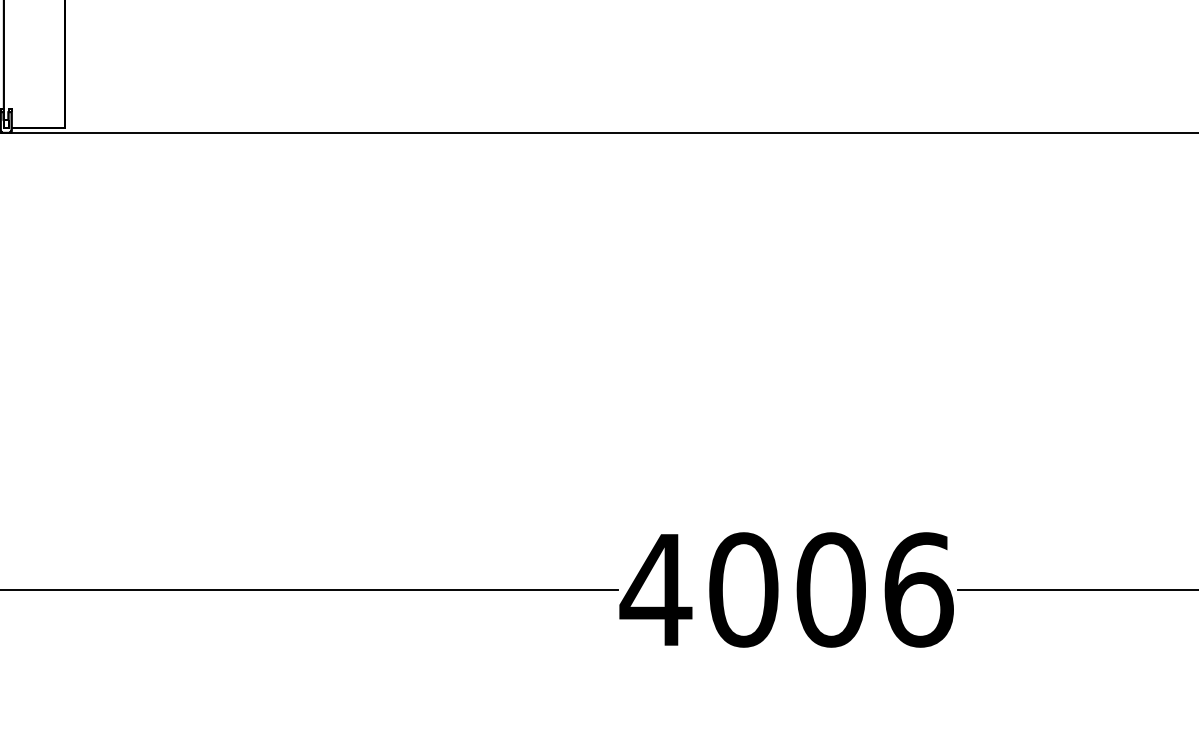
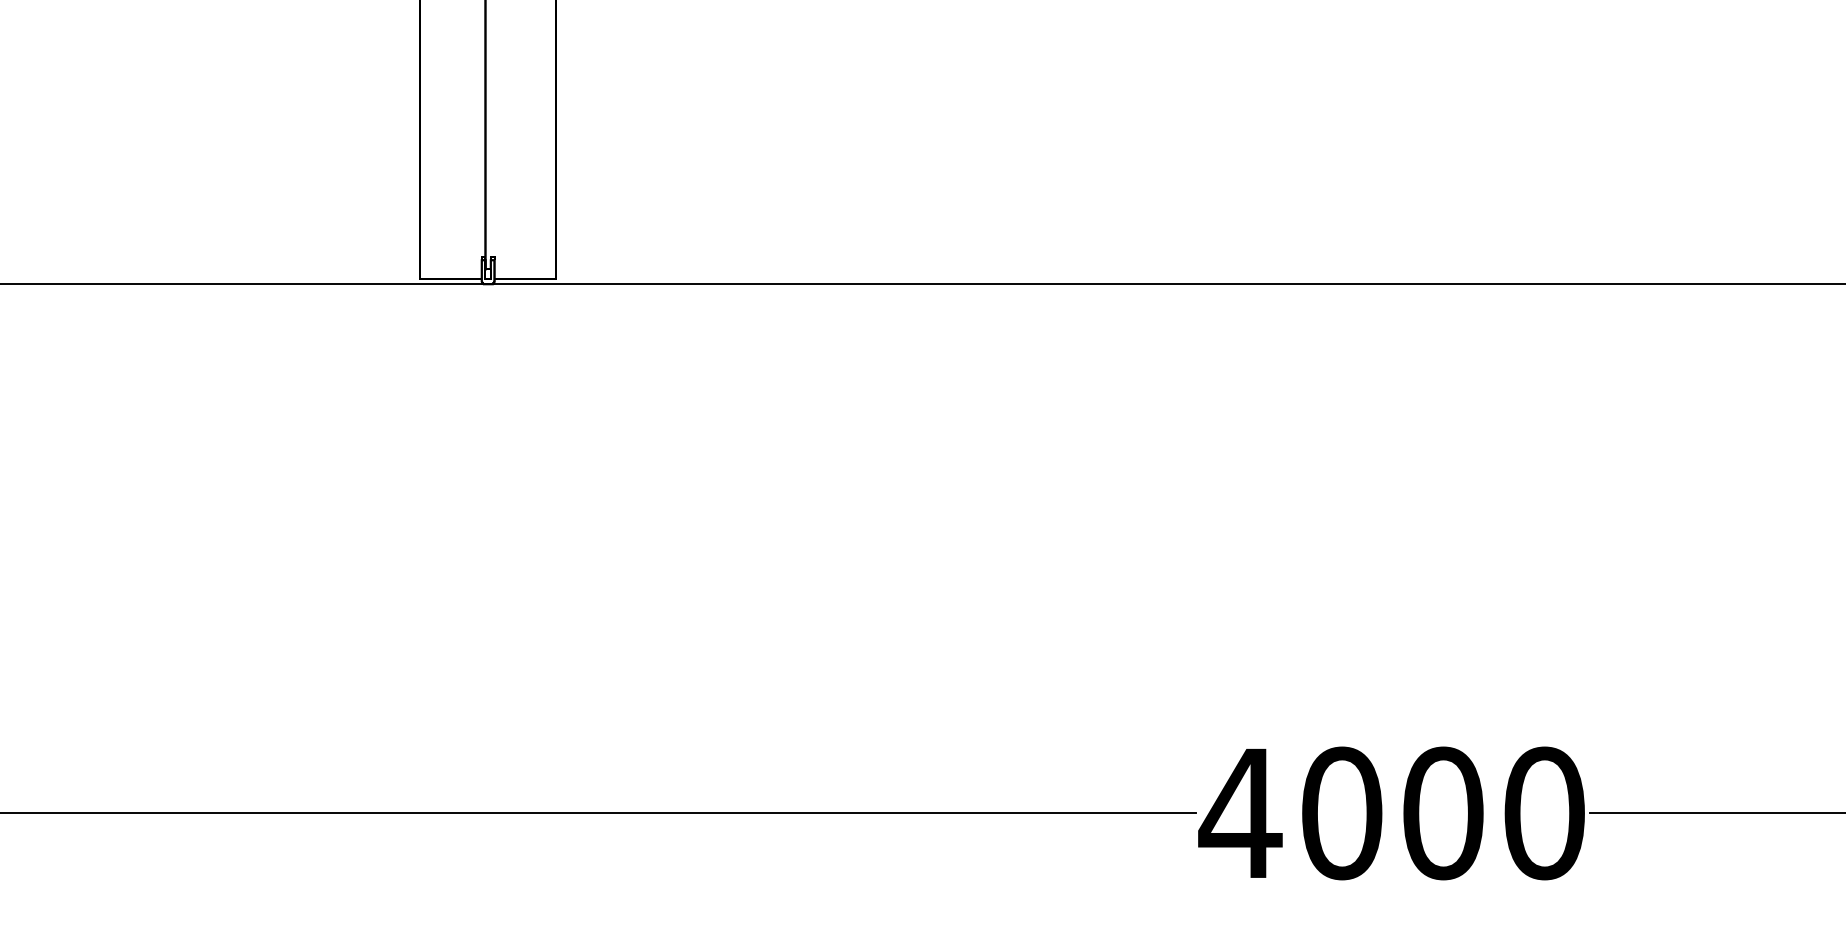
text: (918, 590) -> (1544, 813), 4006 -> 4000

